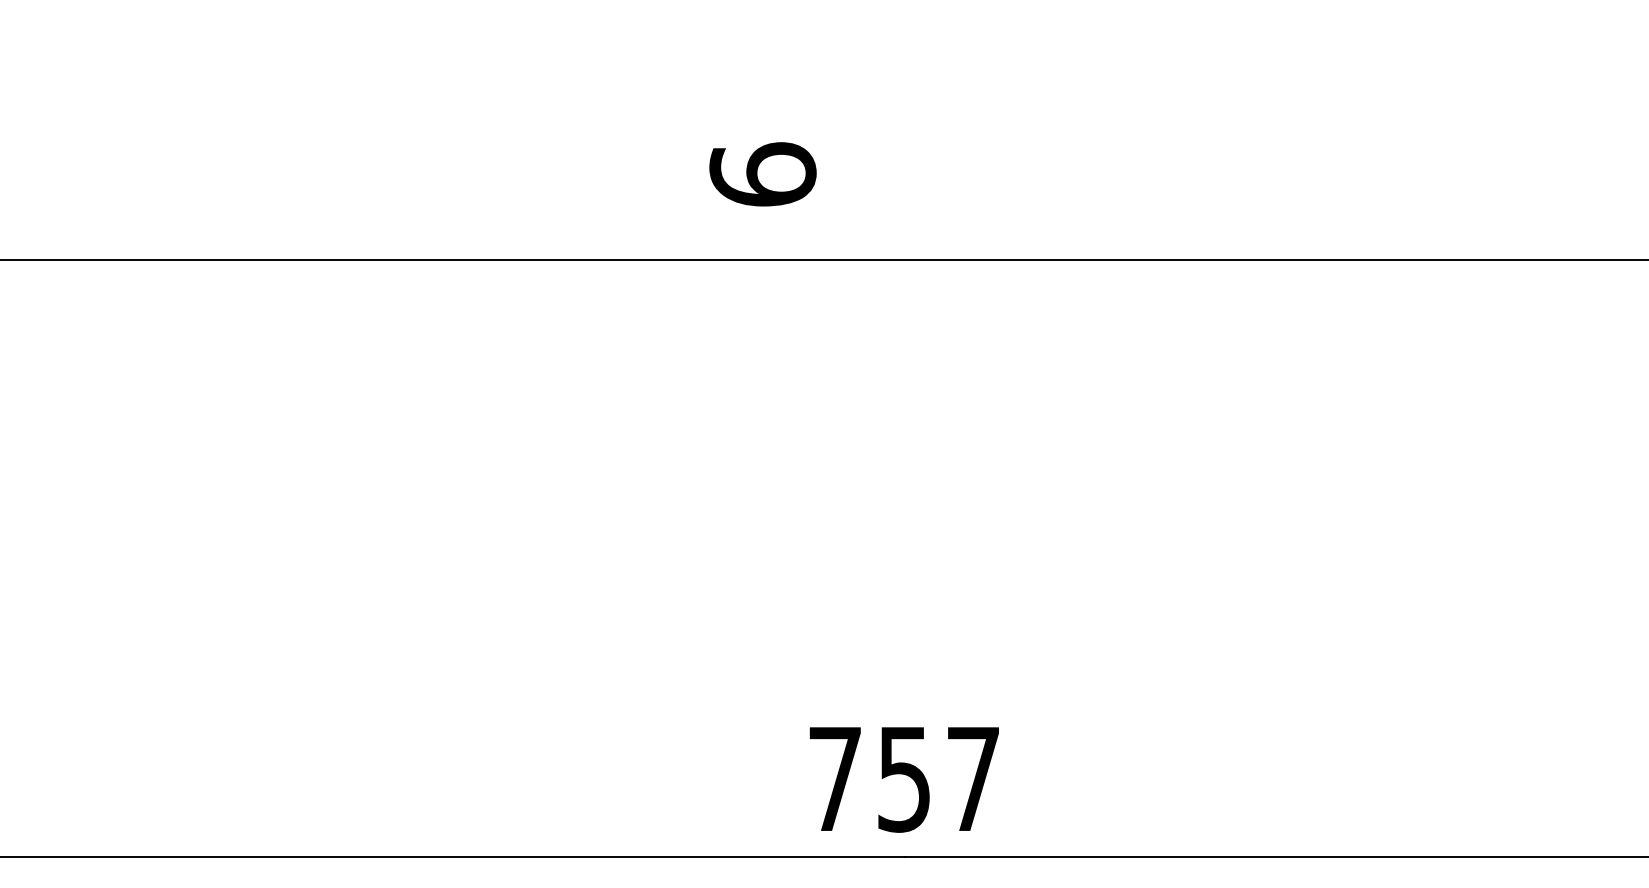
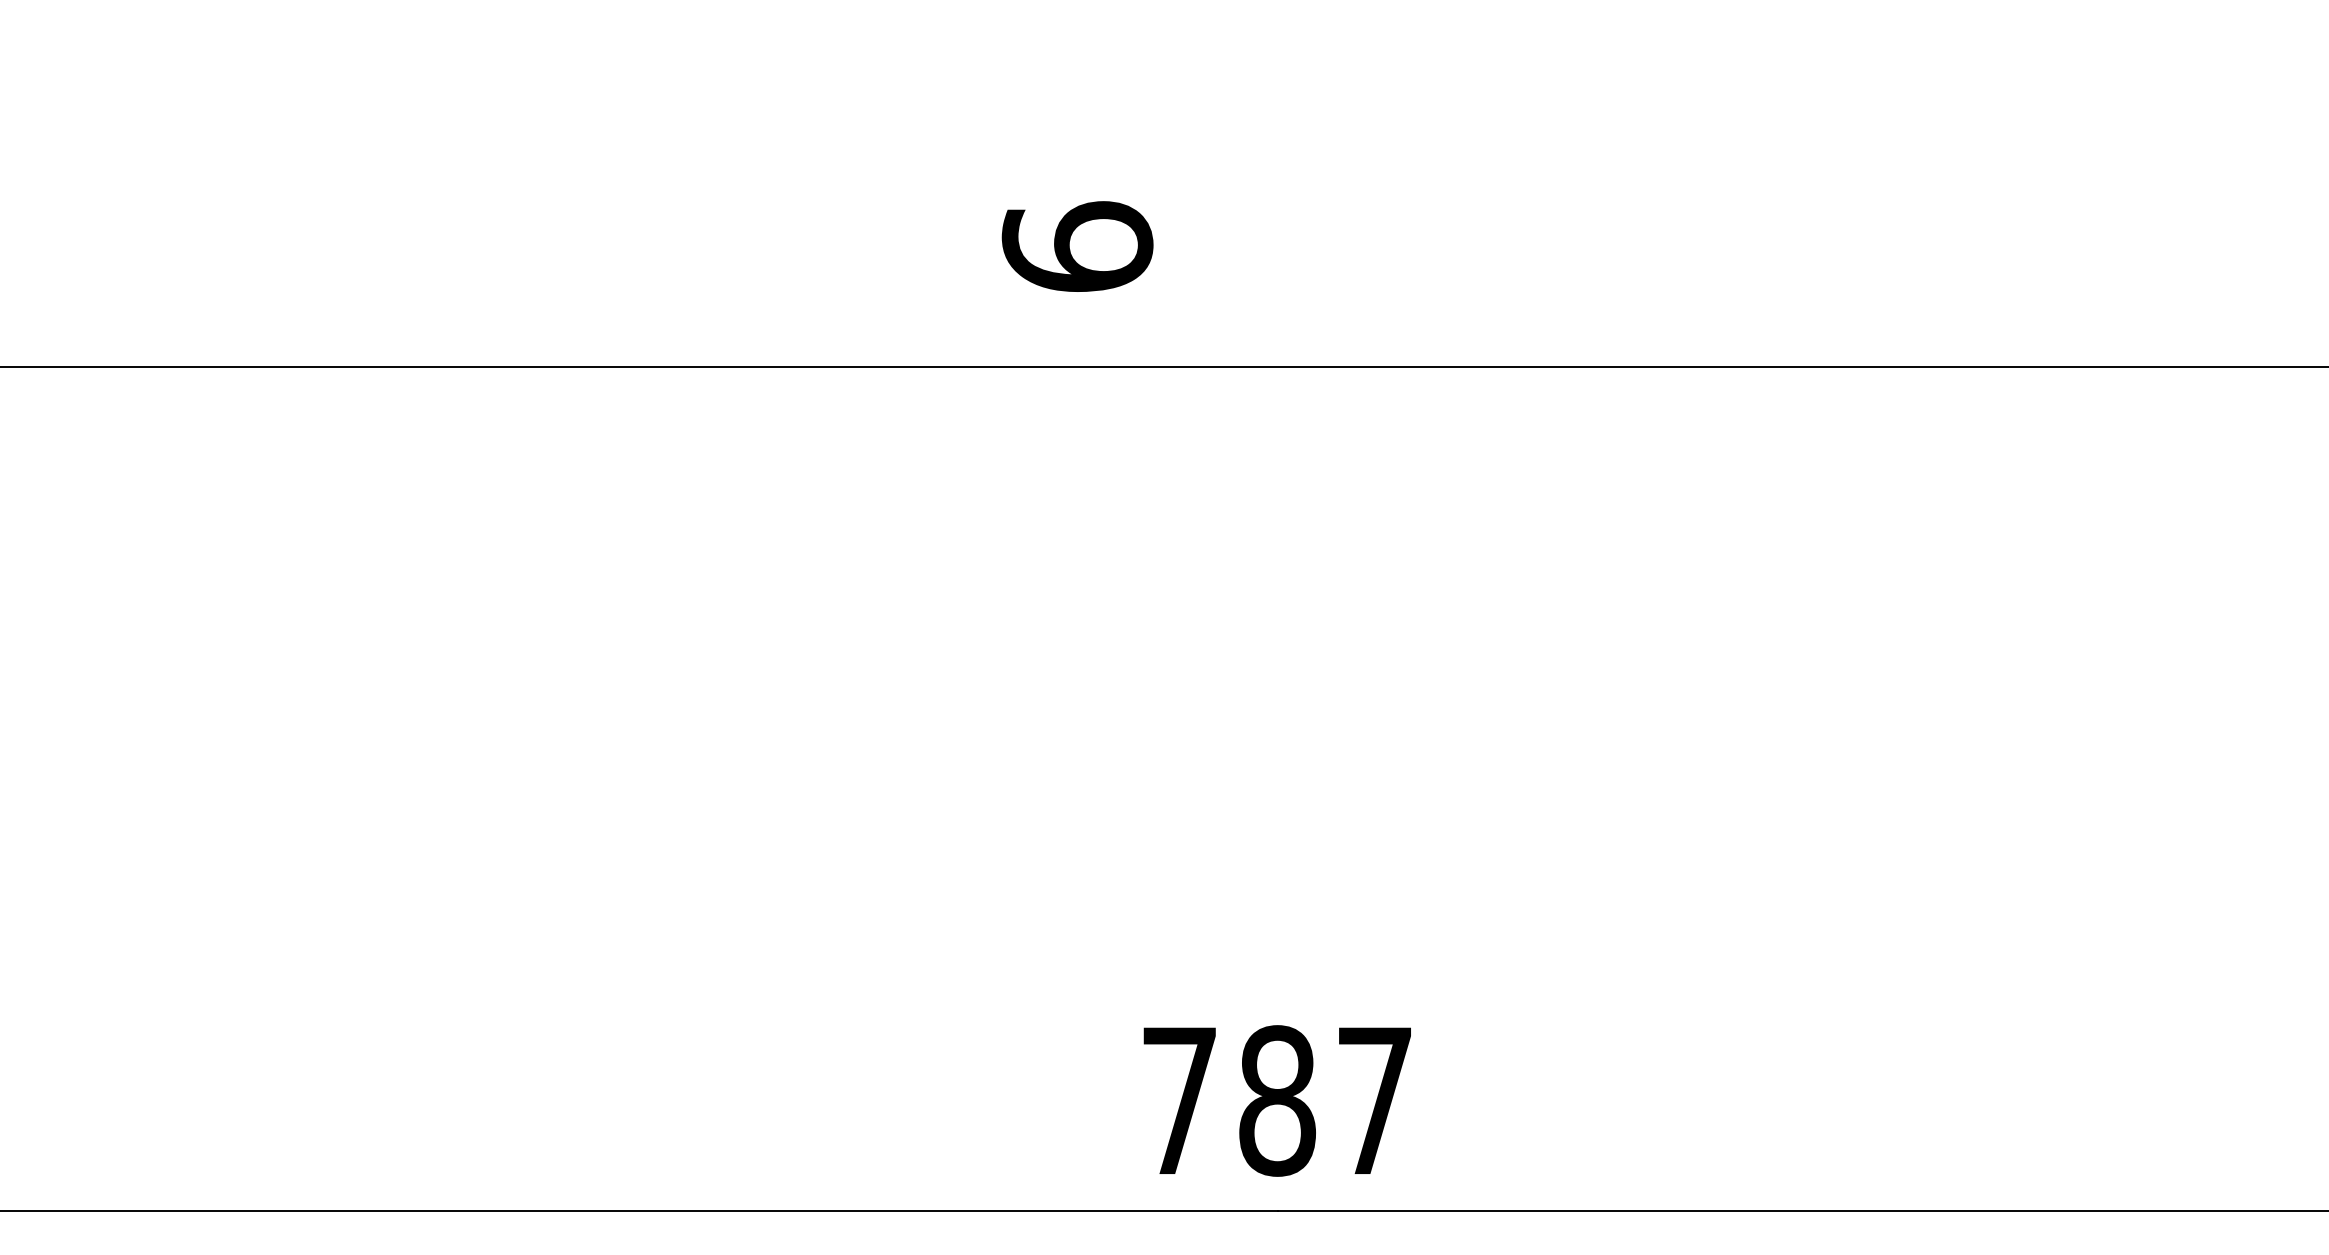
text: (904, 778) -> (1277, 1100), 757 -> 787

